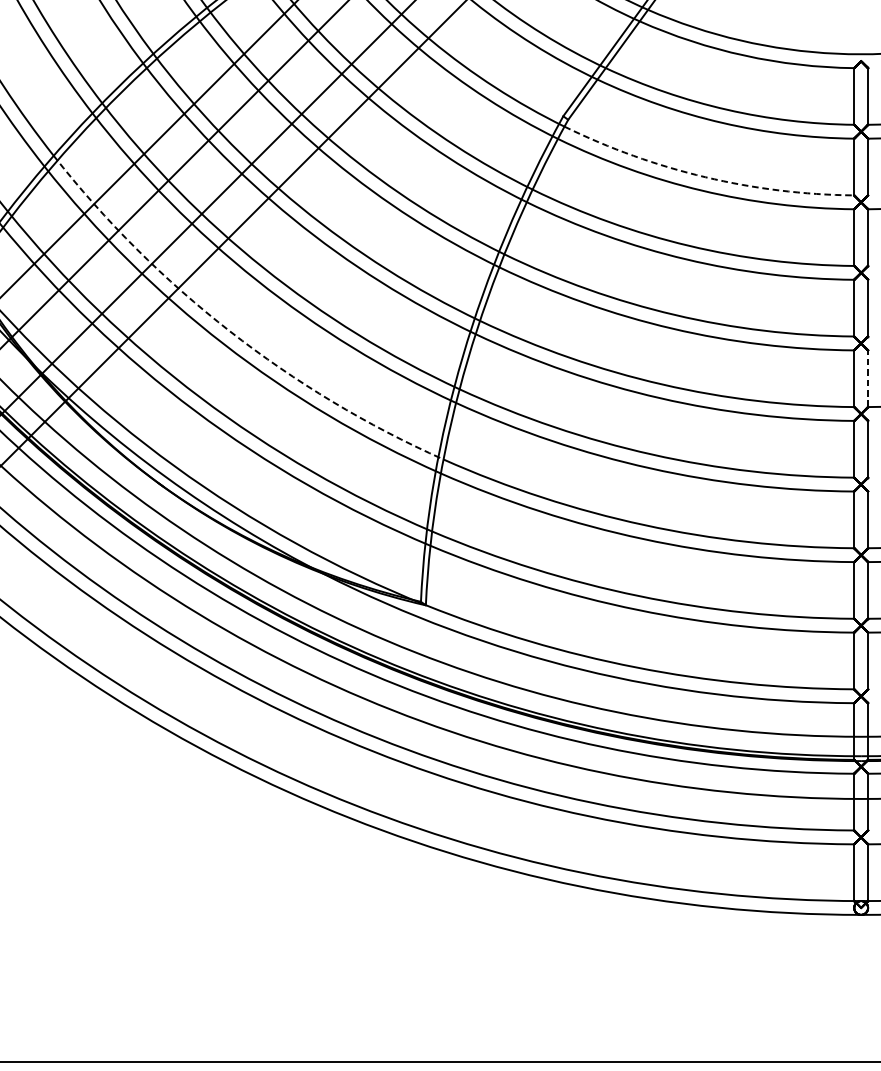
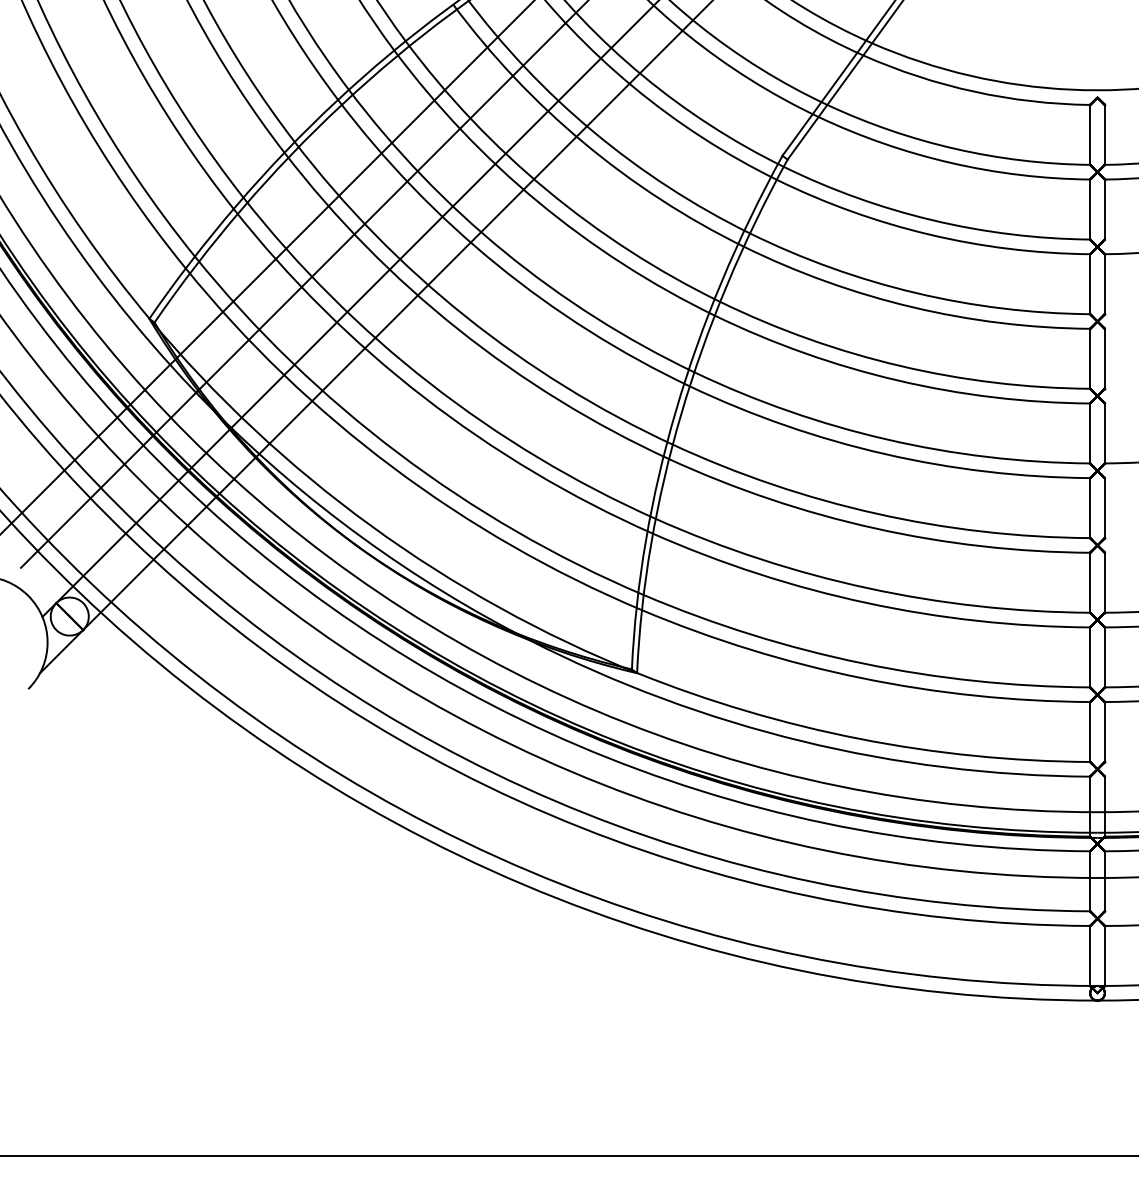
arc: (705, 177) -> (932, 220), dashed -> solid
arc: (229, 331) -> (429, 383), dashed -> solid
line: (867, 378) -> (1104, 433), dashed -> solid

